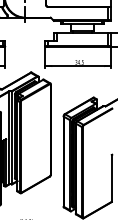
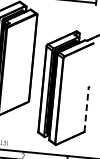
line: (111, 177) -> (86, 108), solid -> dashed

